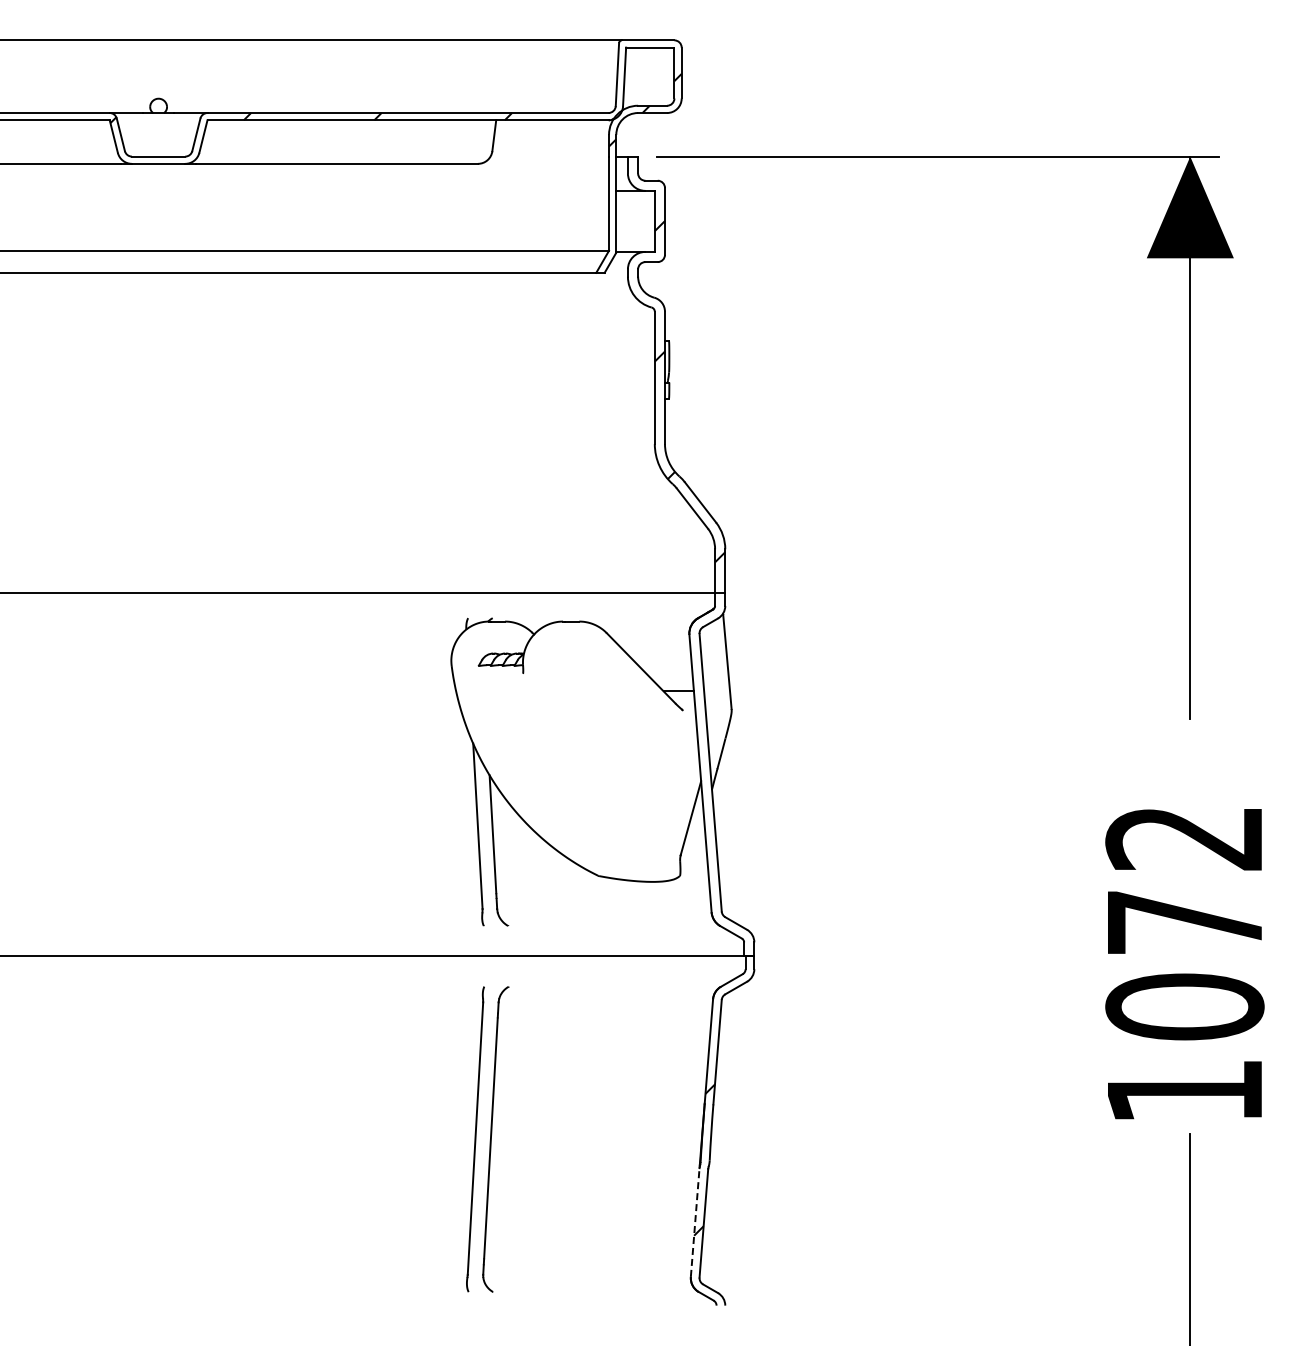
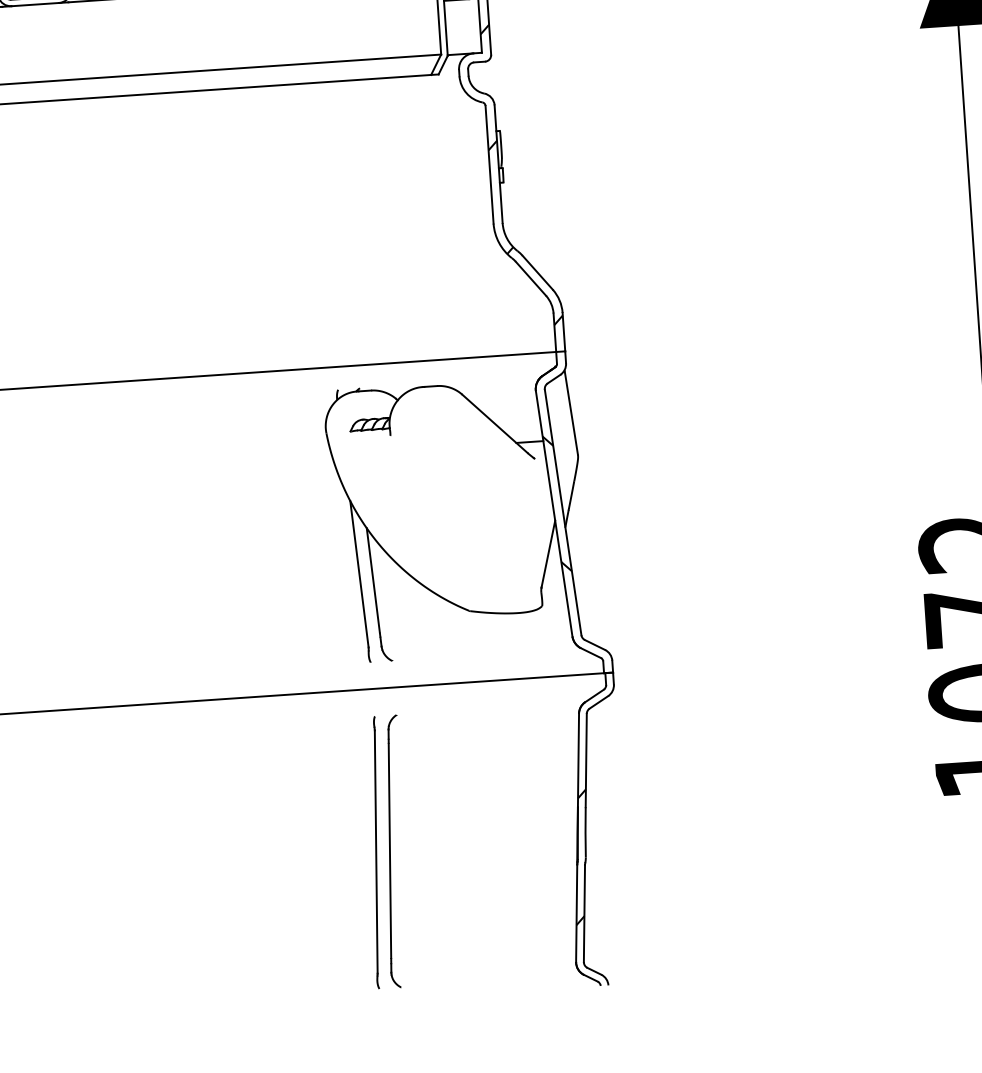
hatch: (704, 762) -> (557, 503), added
line: (695, 1222) -> (576, 913), dashed -> solid

